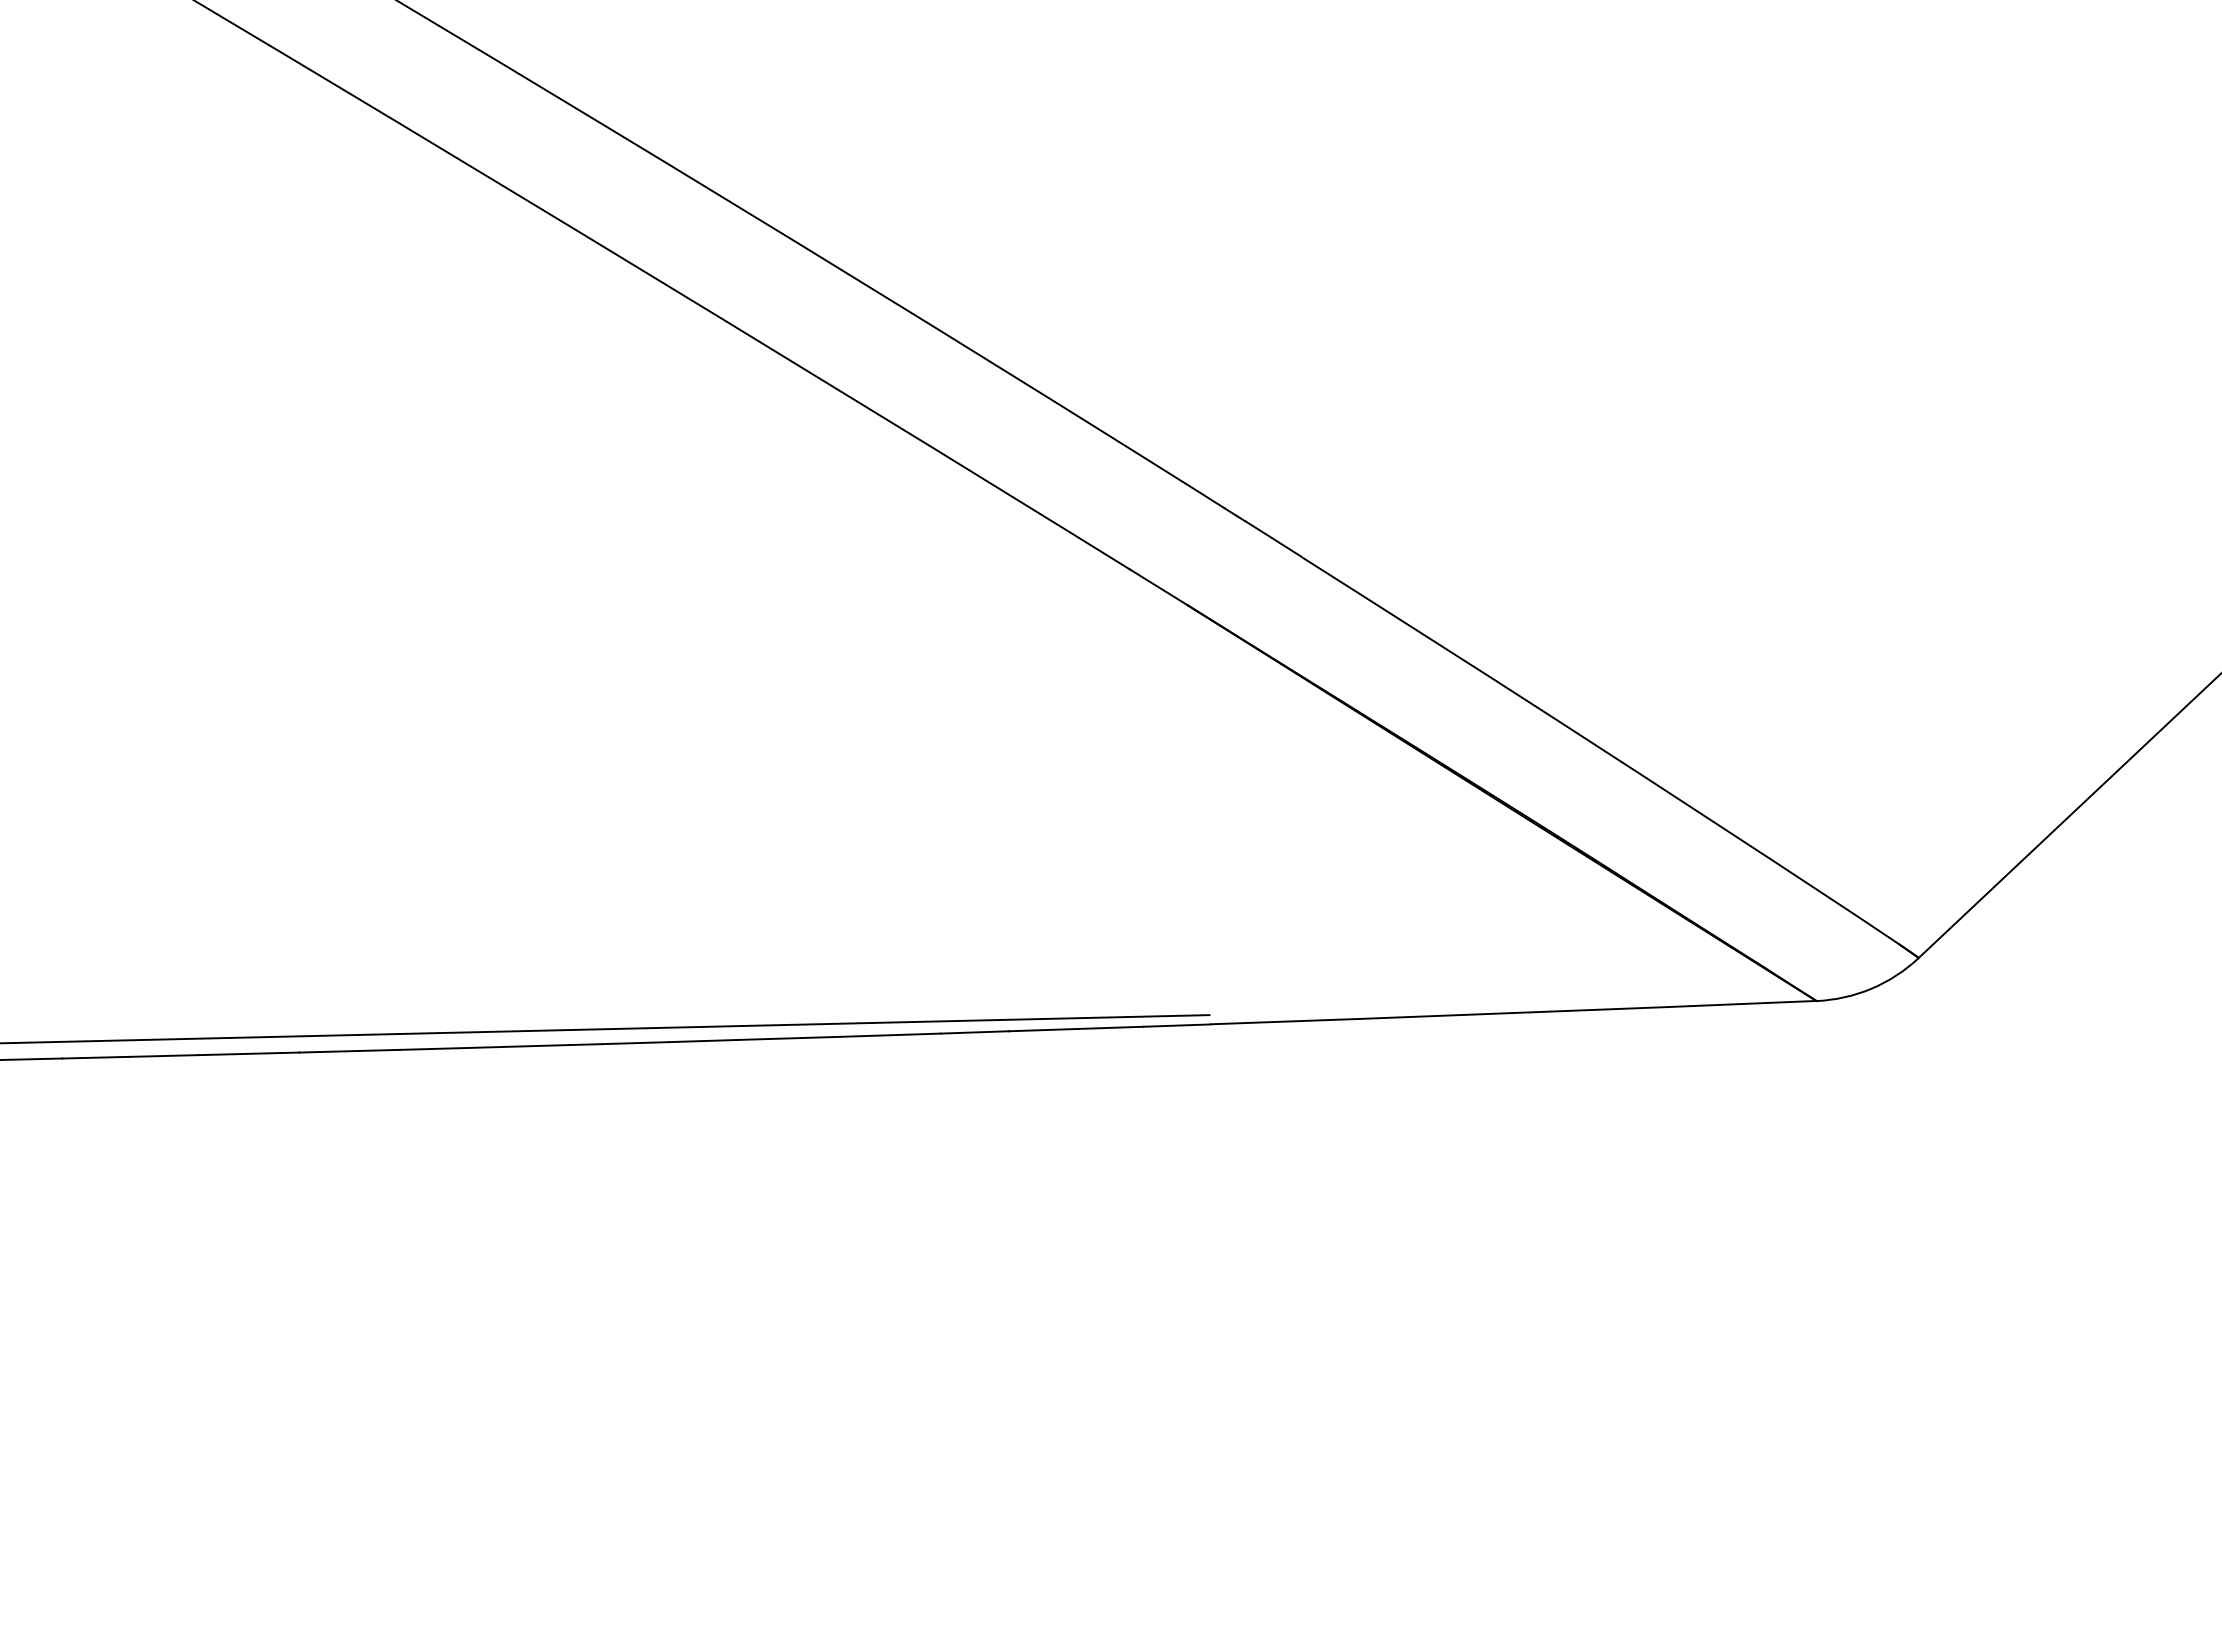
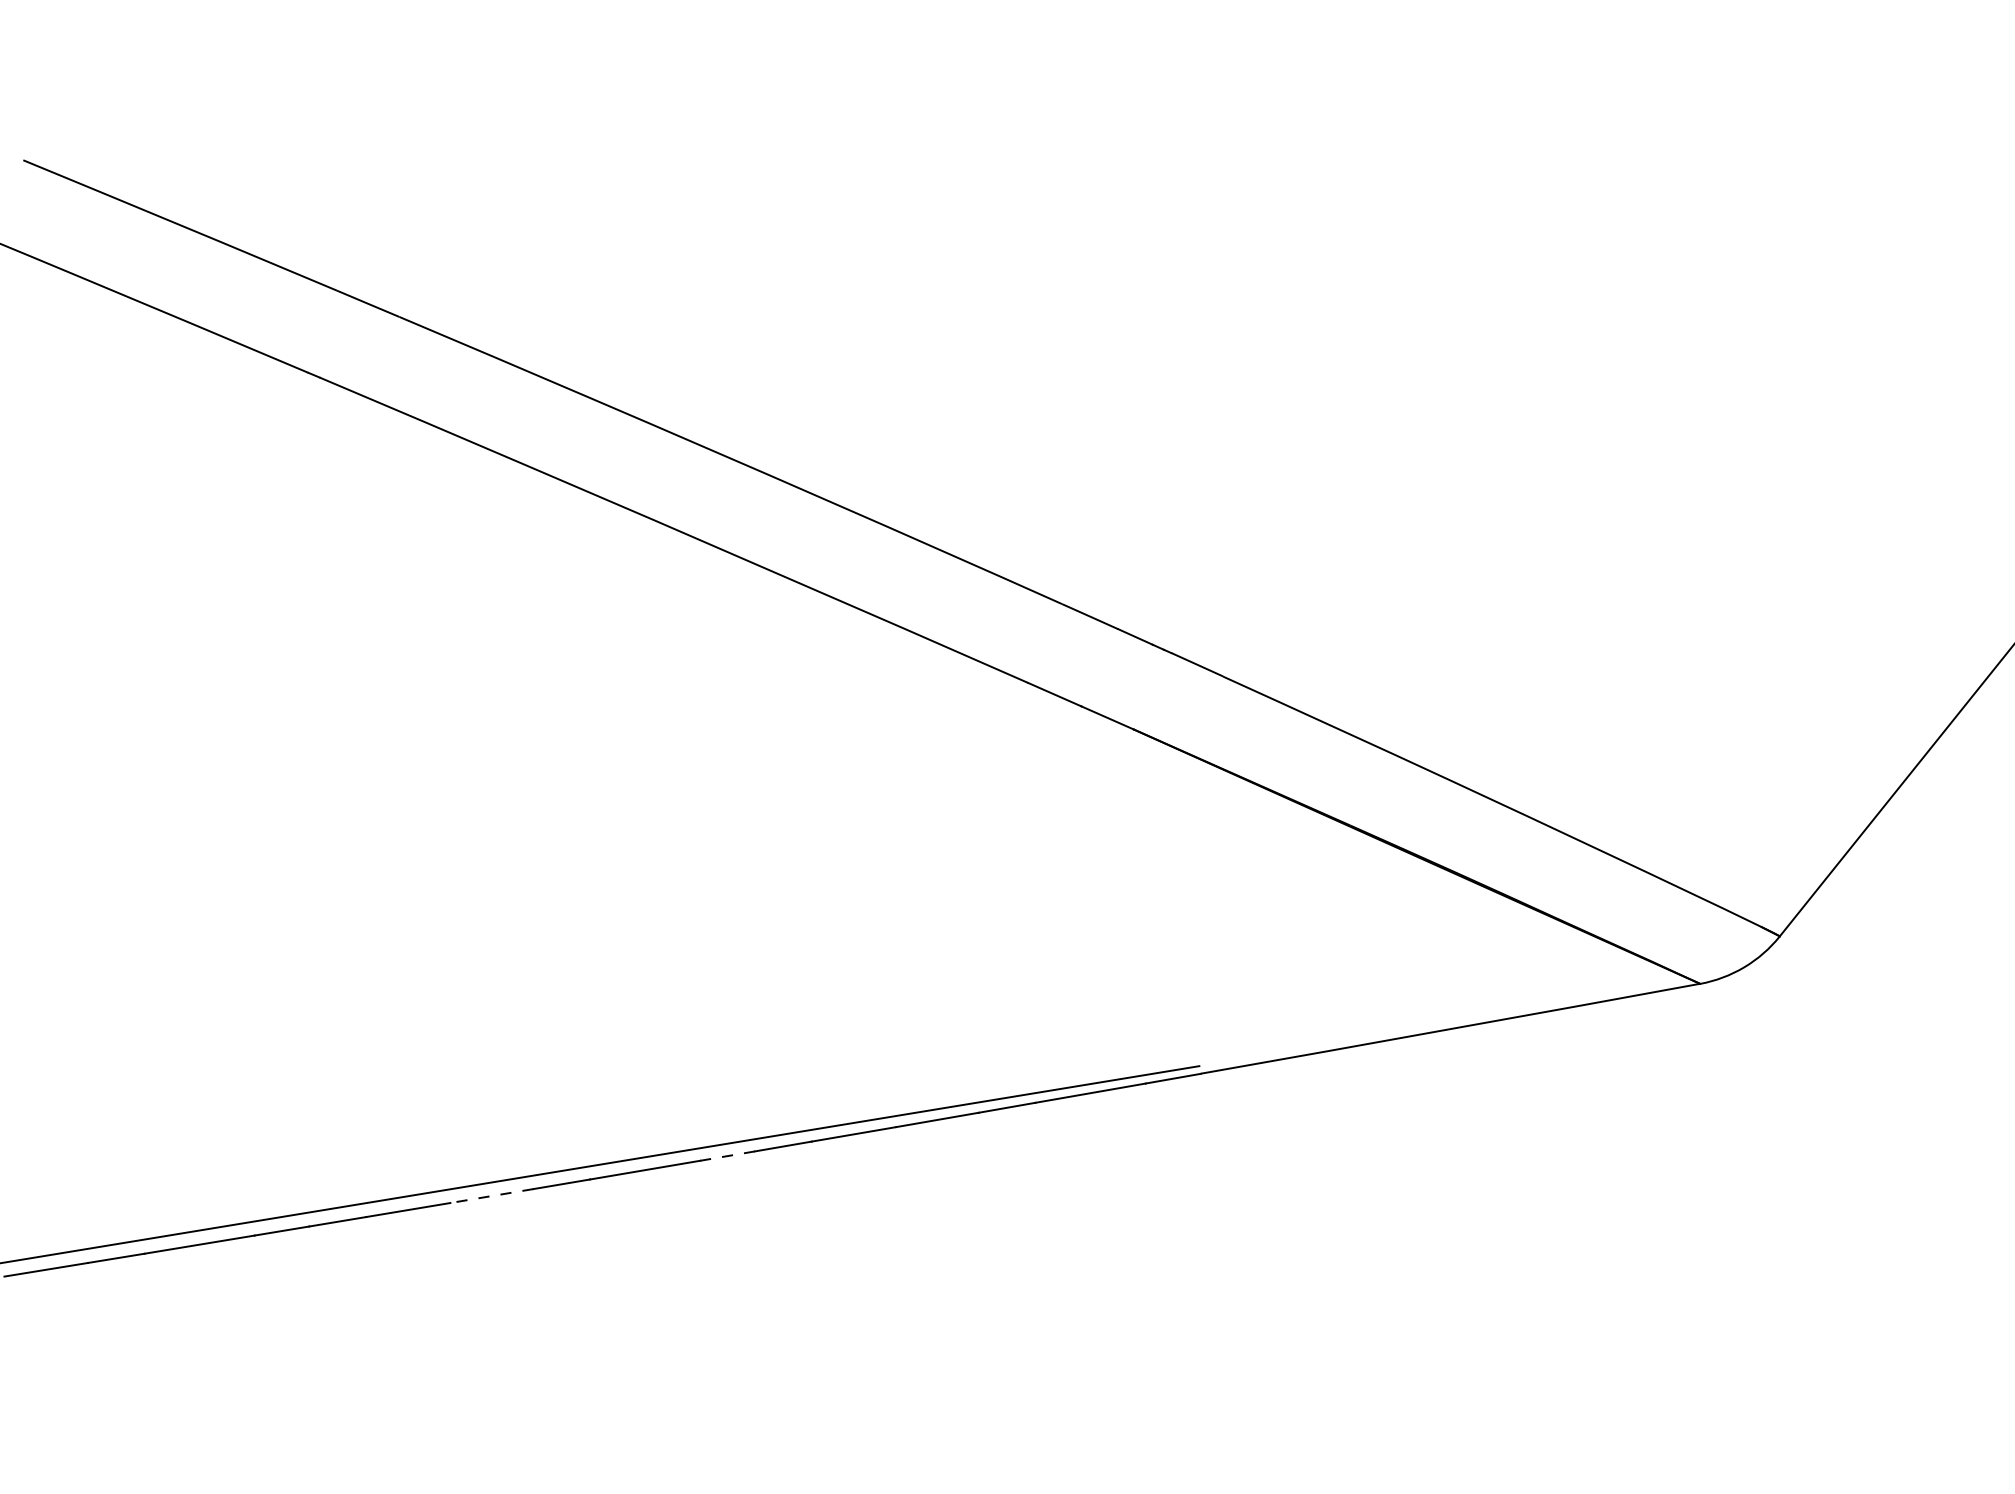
line: (635, 1043) -> (727, 1156), solid -> dashed
line: (349, 1051) -> (491, 1196), solid -> dashed

